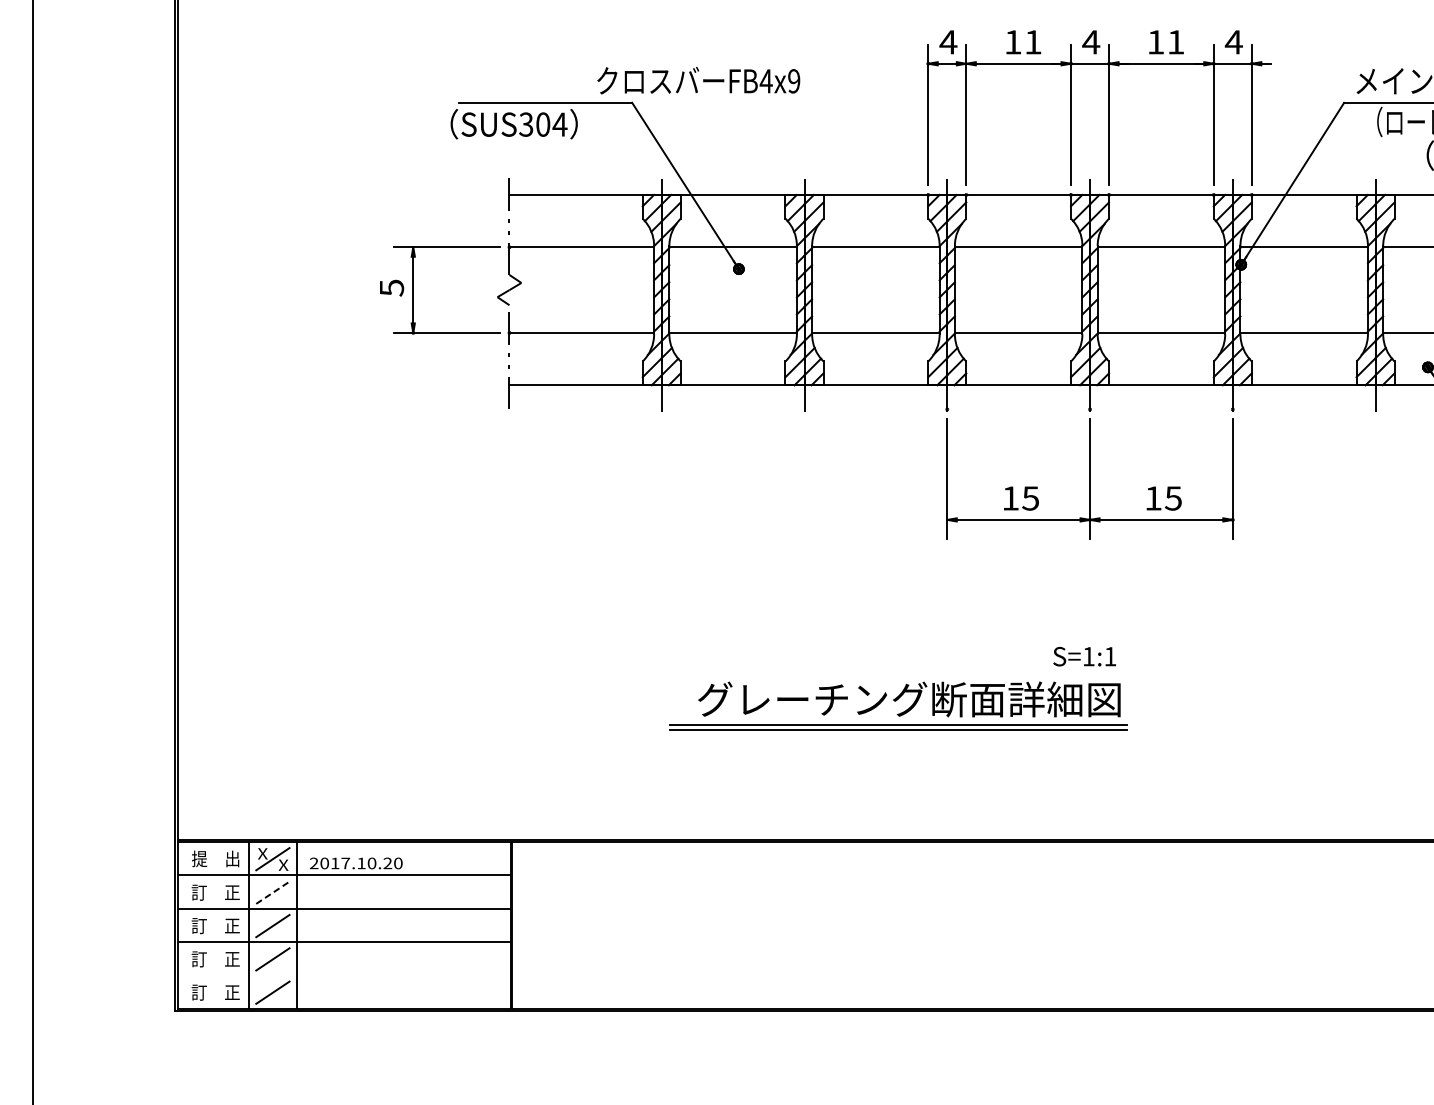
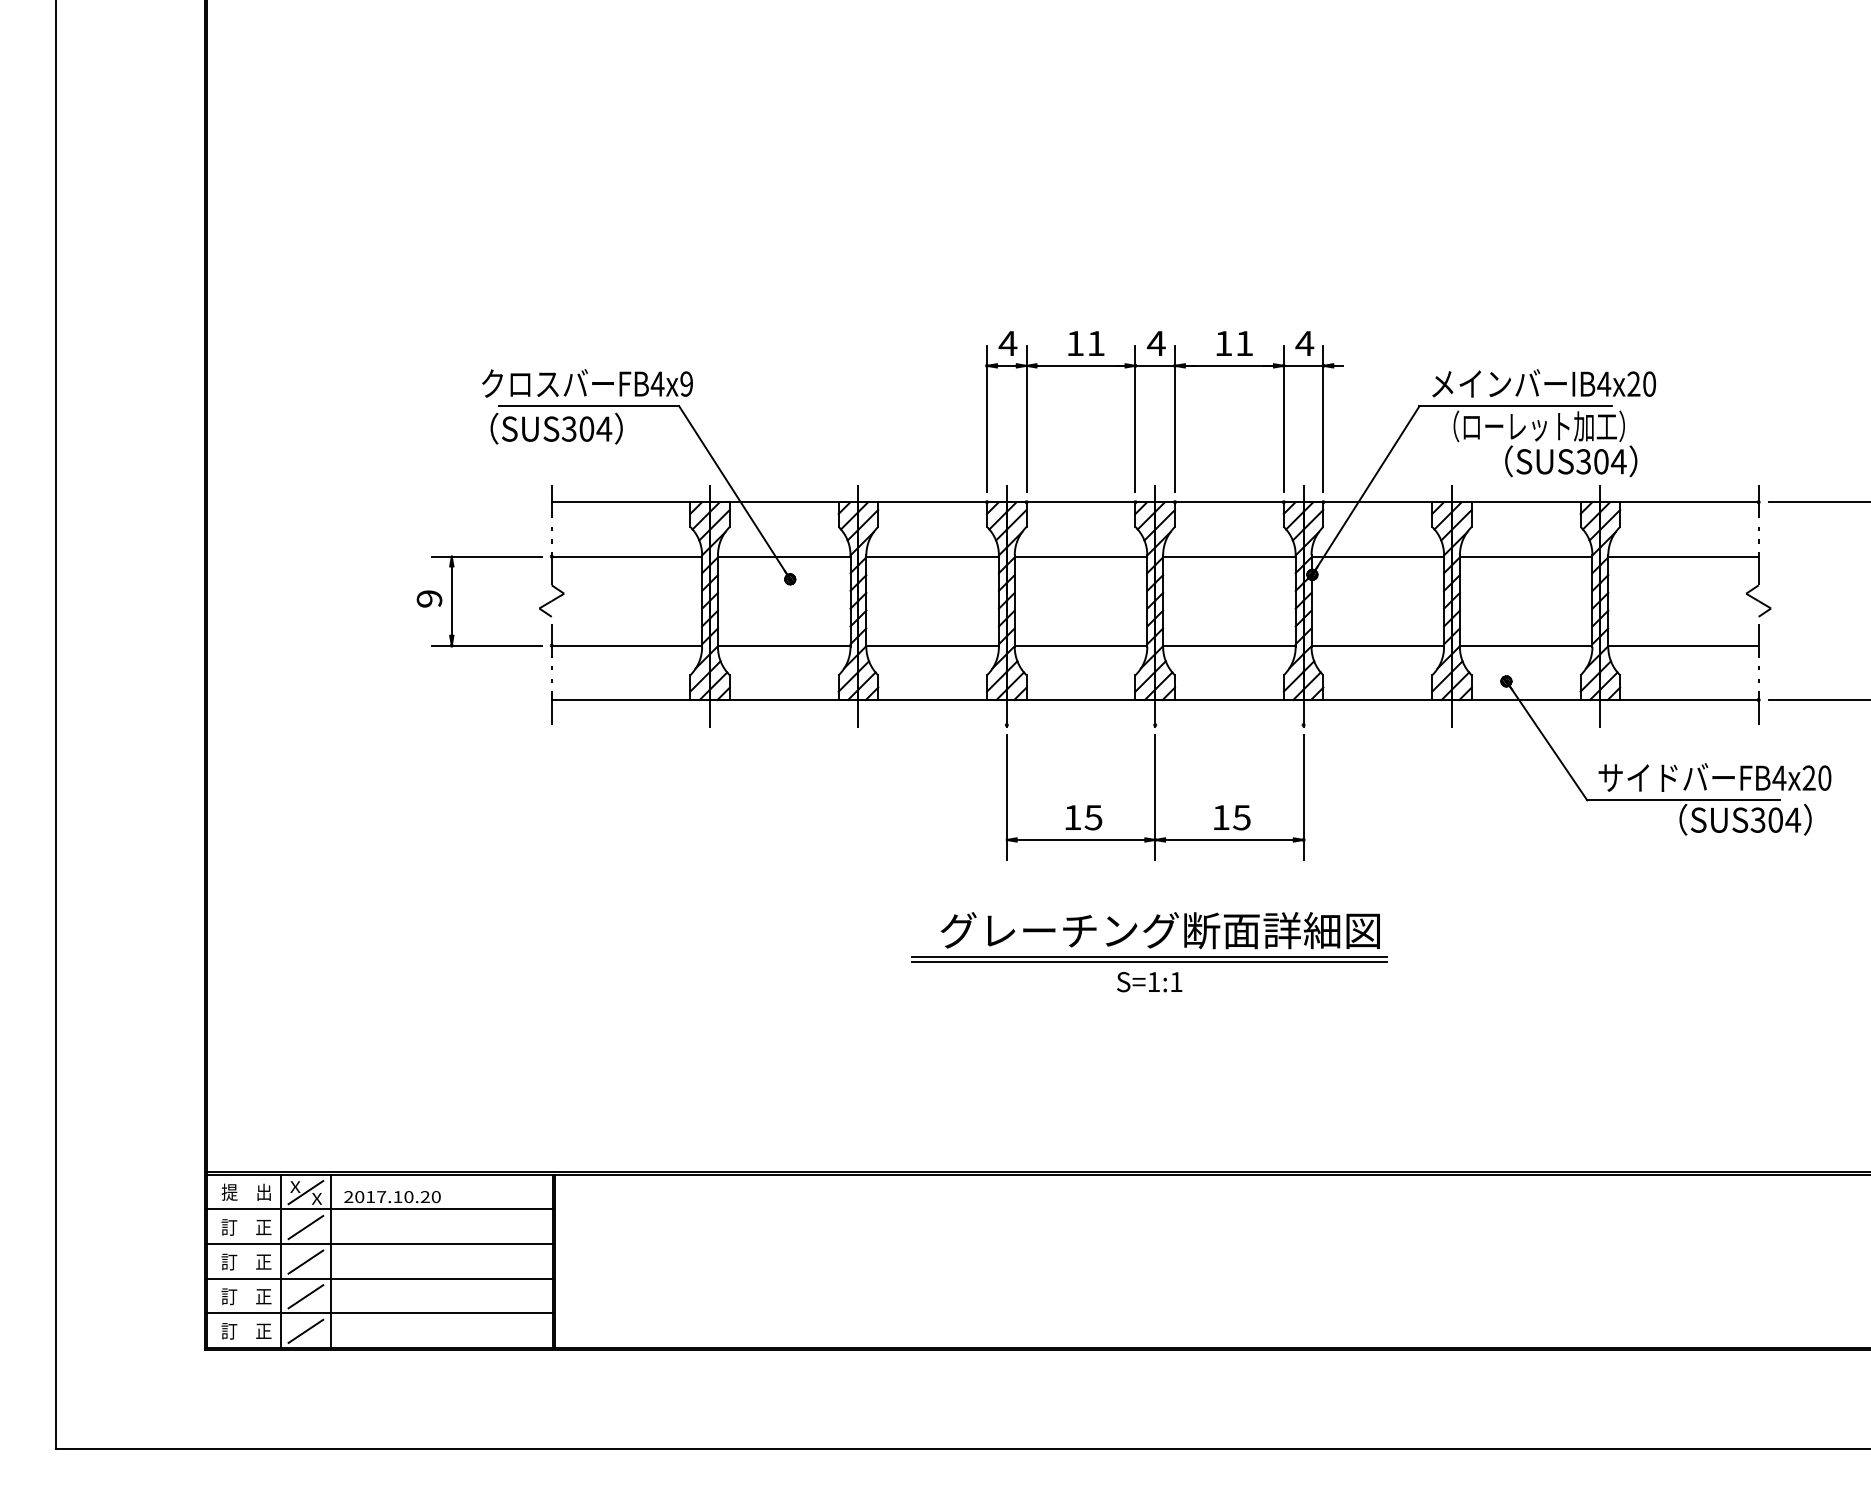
text: (698, 80) -> (587, 383), moved
text: (391, 287) -> (429, 598), 5 -> 9
part: (898, 706) -> (1149, 937), moved
line: (272, 892) -> (305, 1227), dashed -> solid
line: (343, 975) -> (379, 1313), added

